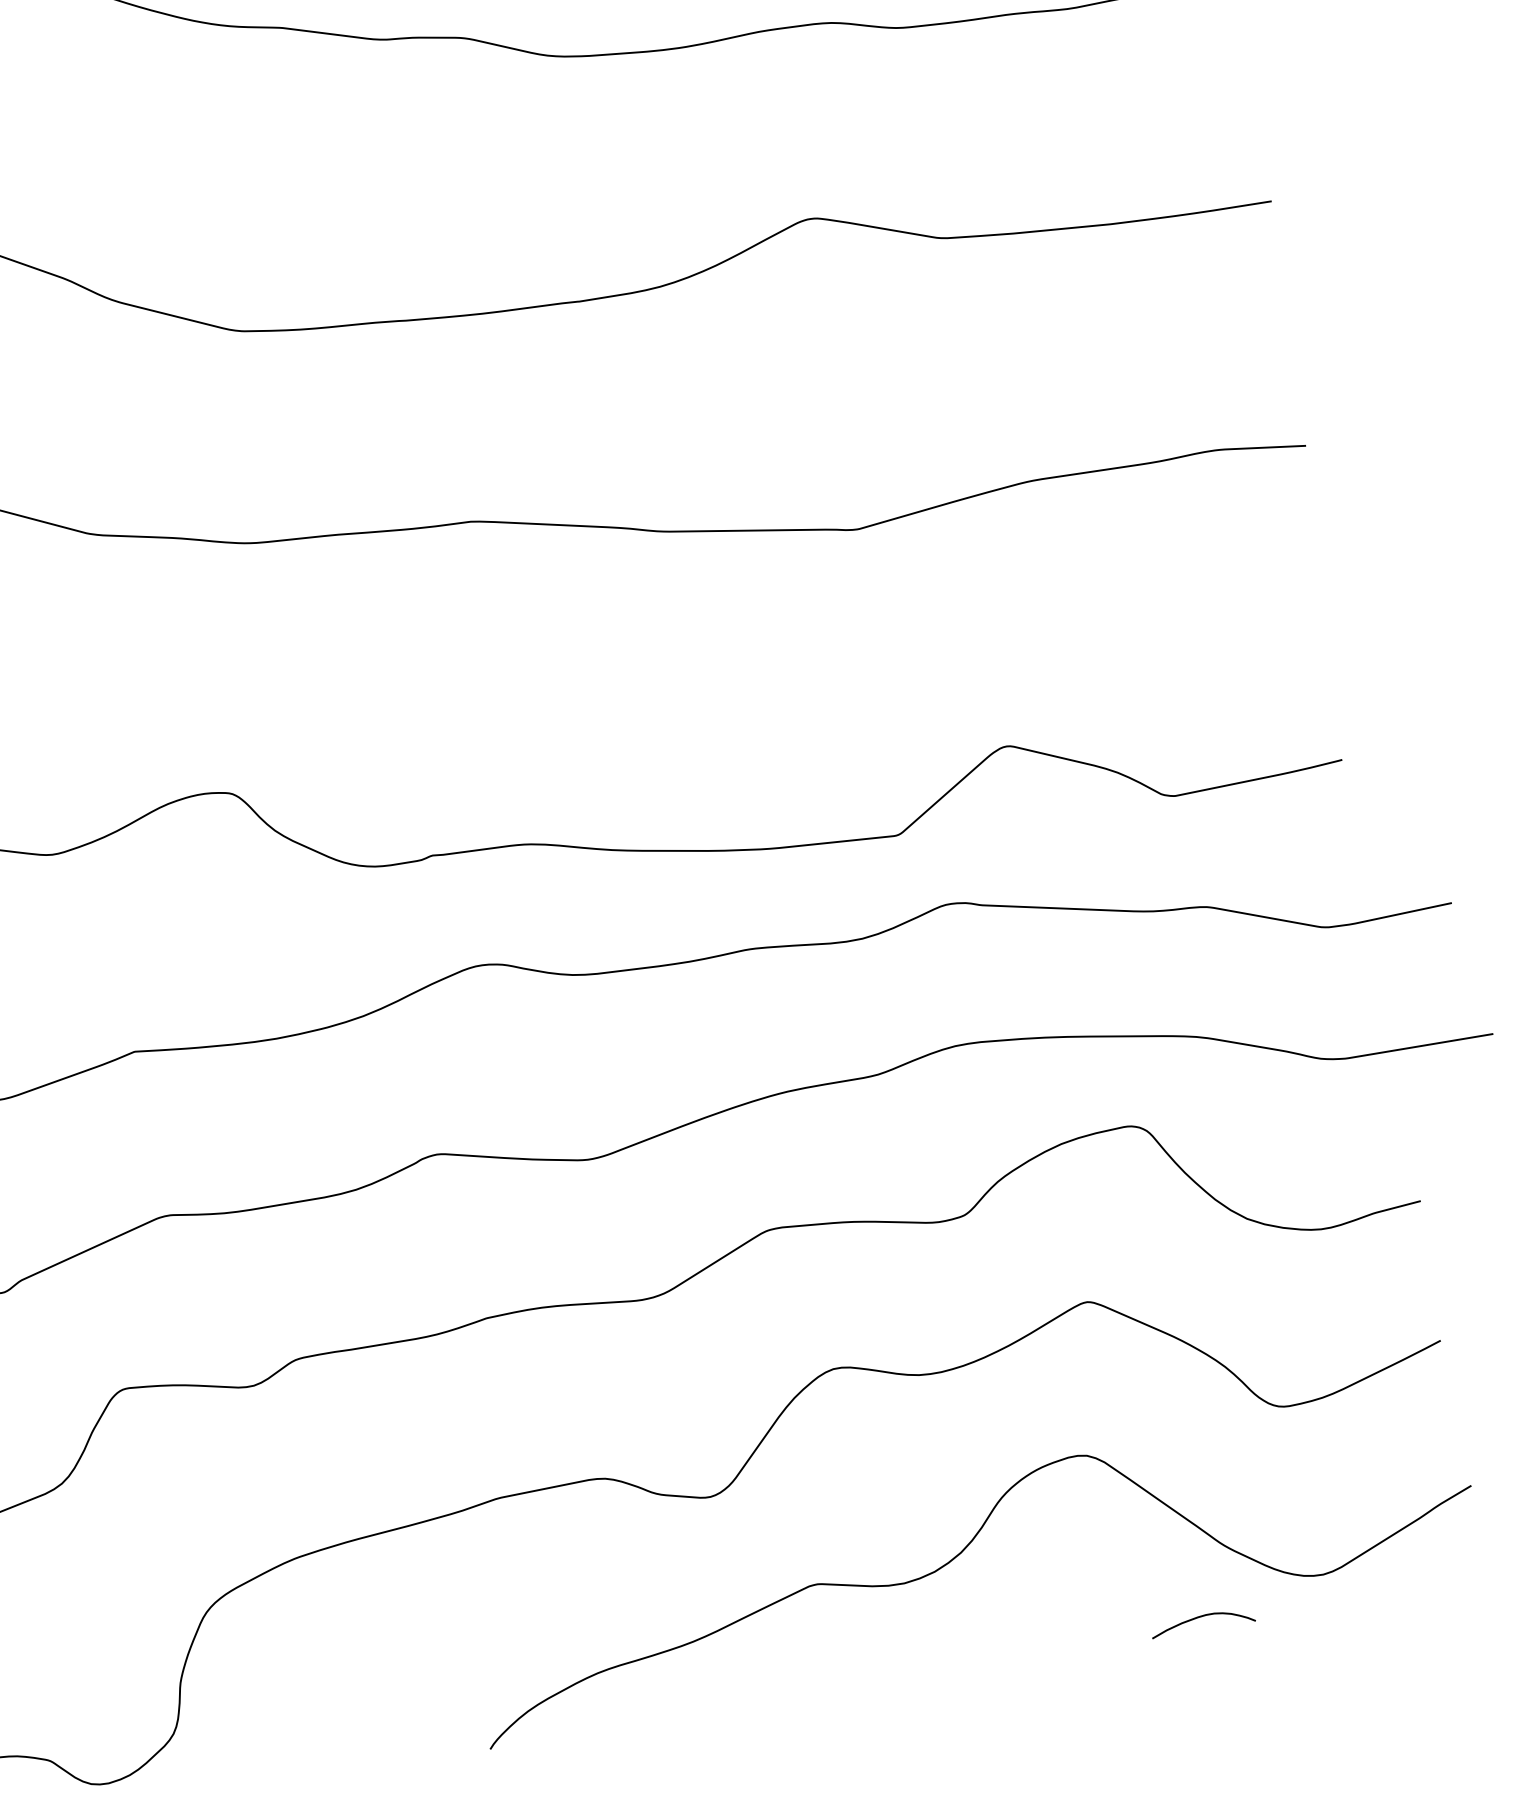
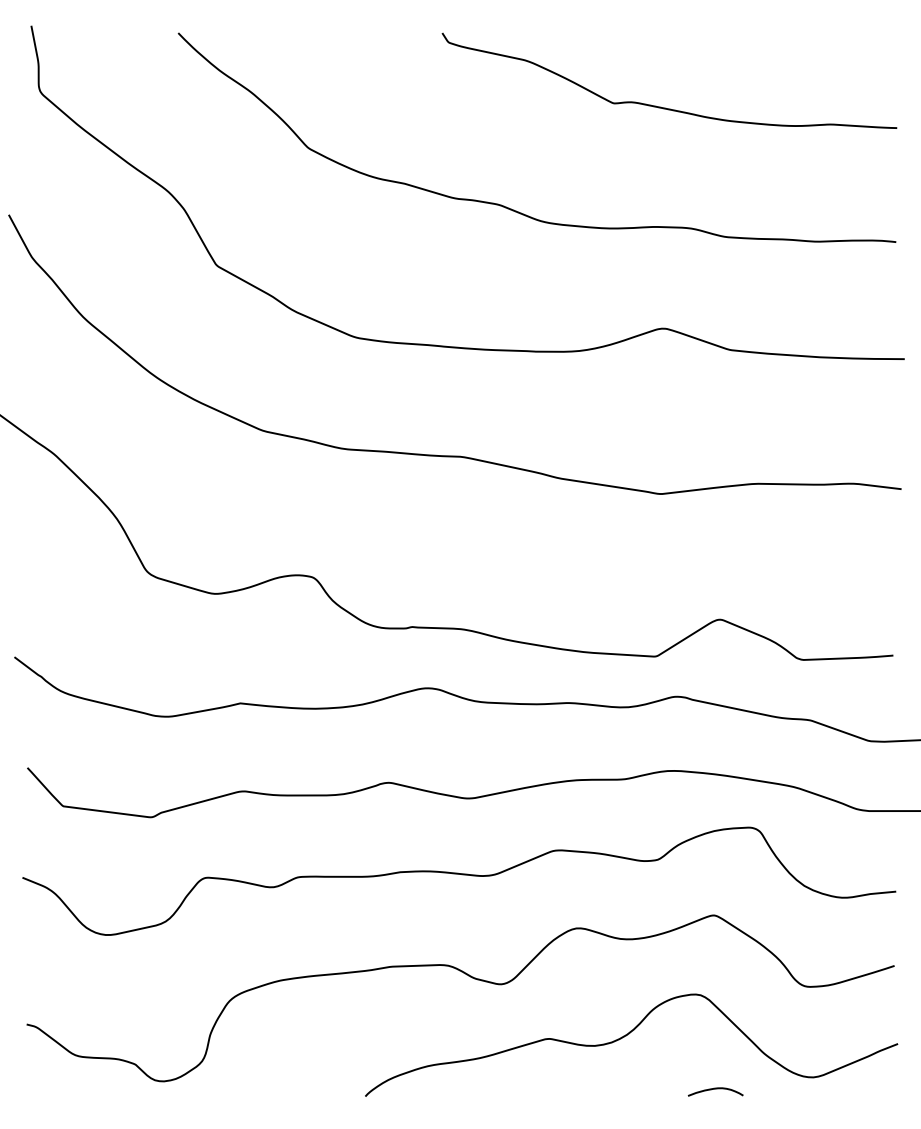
curve: (1201, 1618) -> (715, 1089), moved

